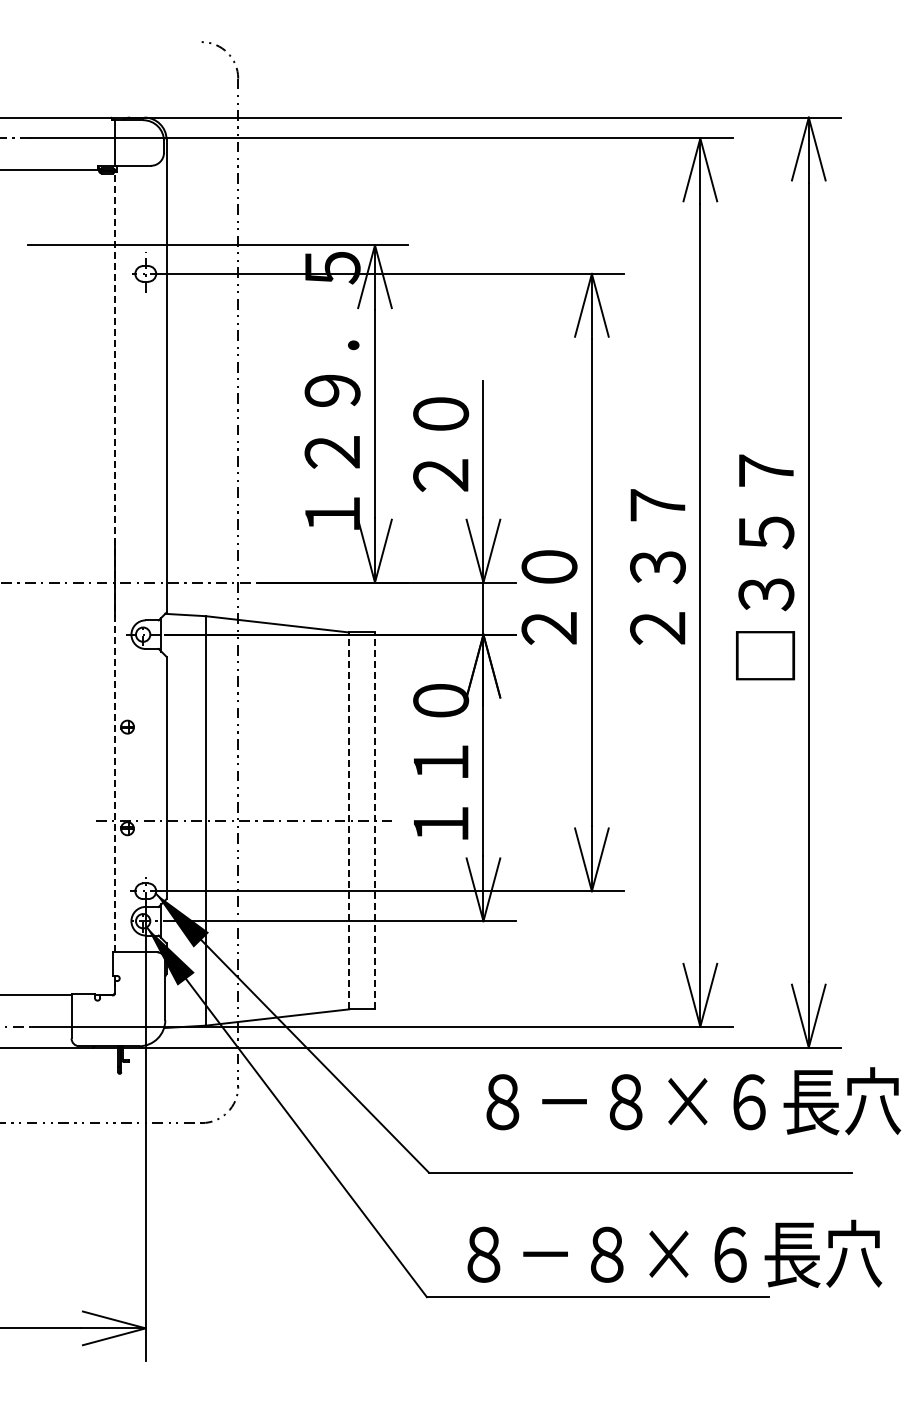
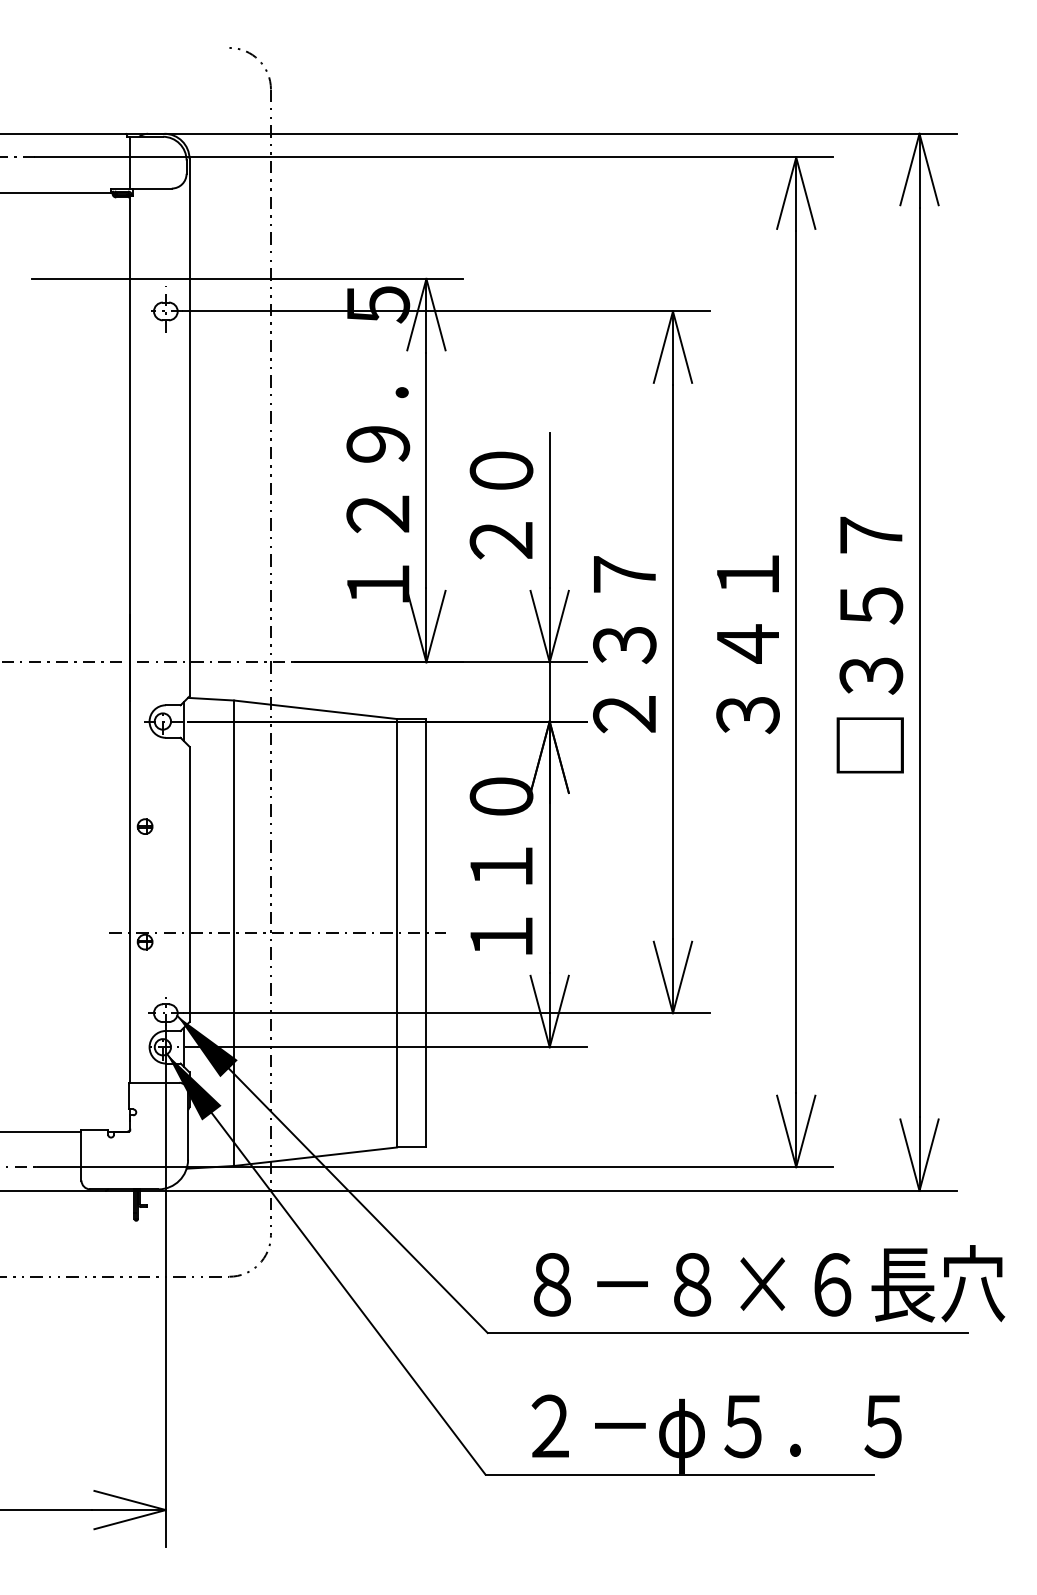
text: (549, 536) -> (624, 609), ２０ -> ２３７
line: (114, 561) -> (130, 638), dashed -> solid
text: (657, 566) -> (747, 644), ２３７ -> ３４１
line: (348, 820) -> (396, 932), dashed -> solid
line: (375, 820) -> (426, 932), dashed -> solid
text: (693, 1101) -> (769, 1284), moved
text: (674, 1257) -> (766, 1429), ８－８×６長穴 -> ２－φ５．５

